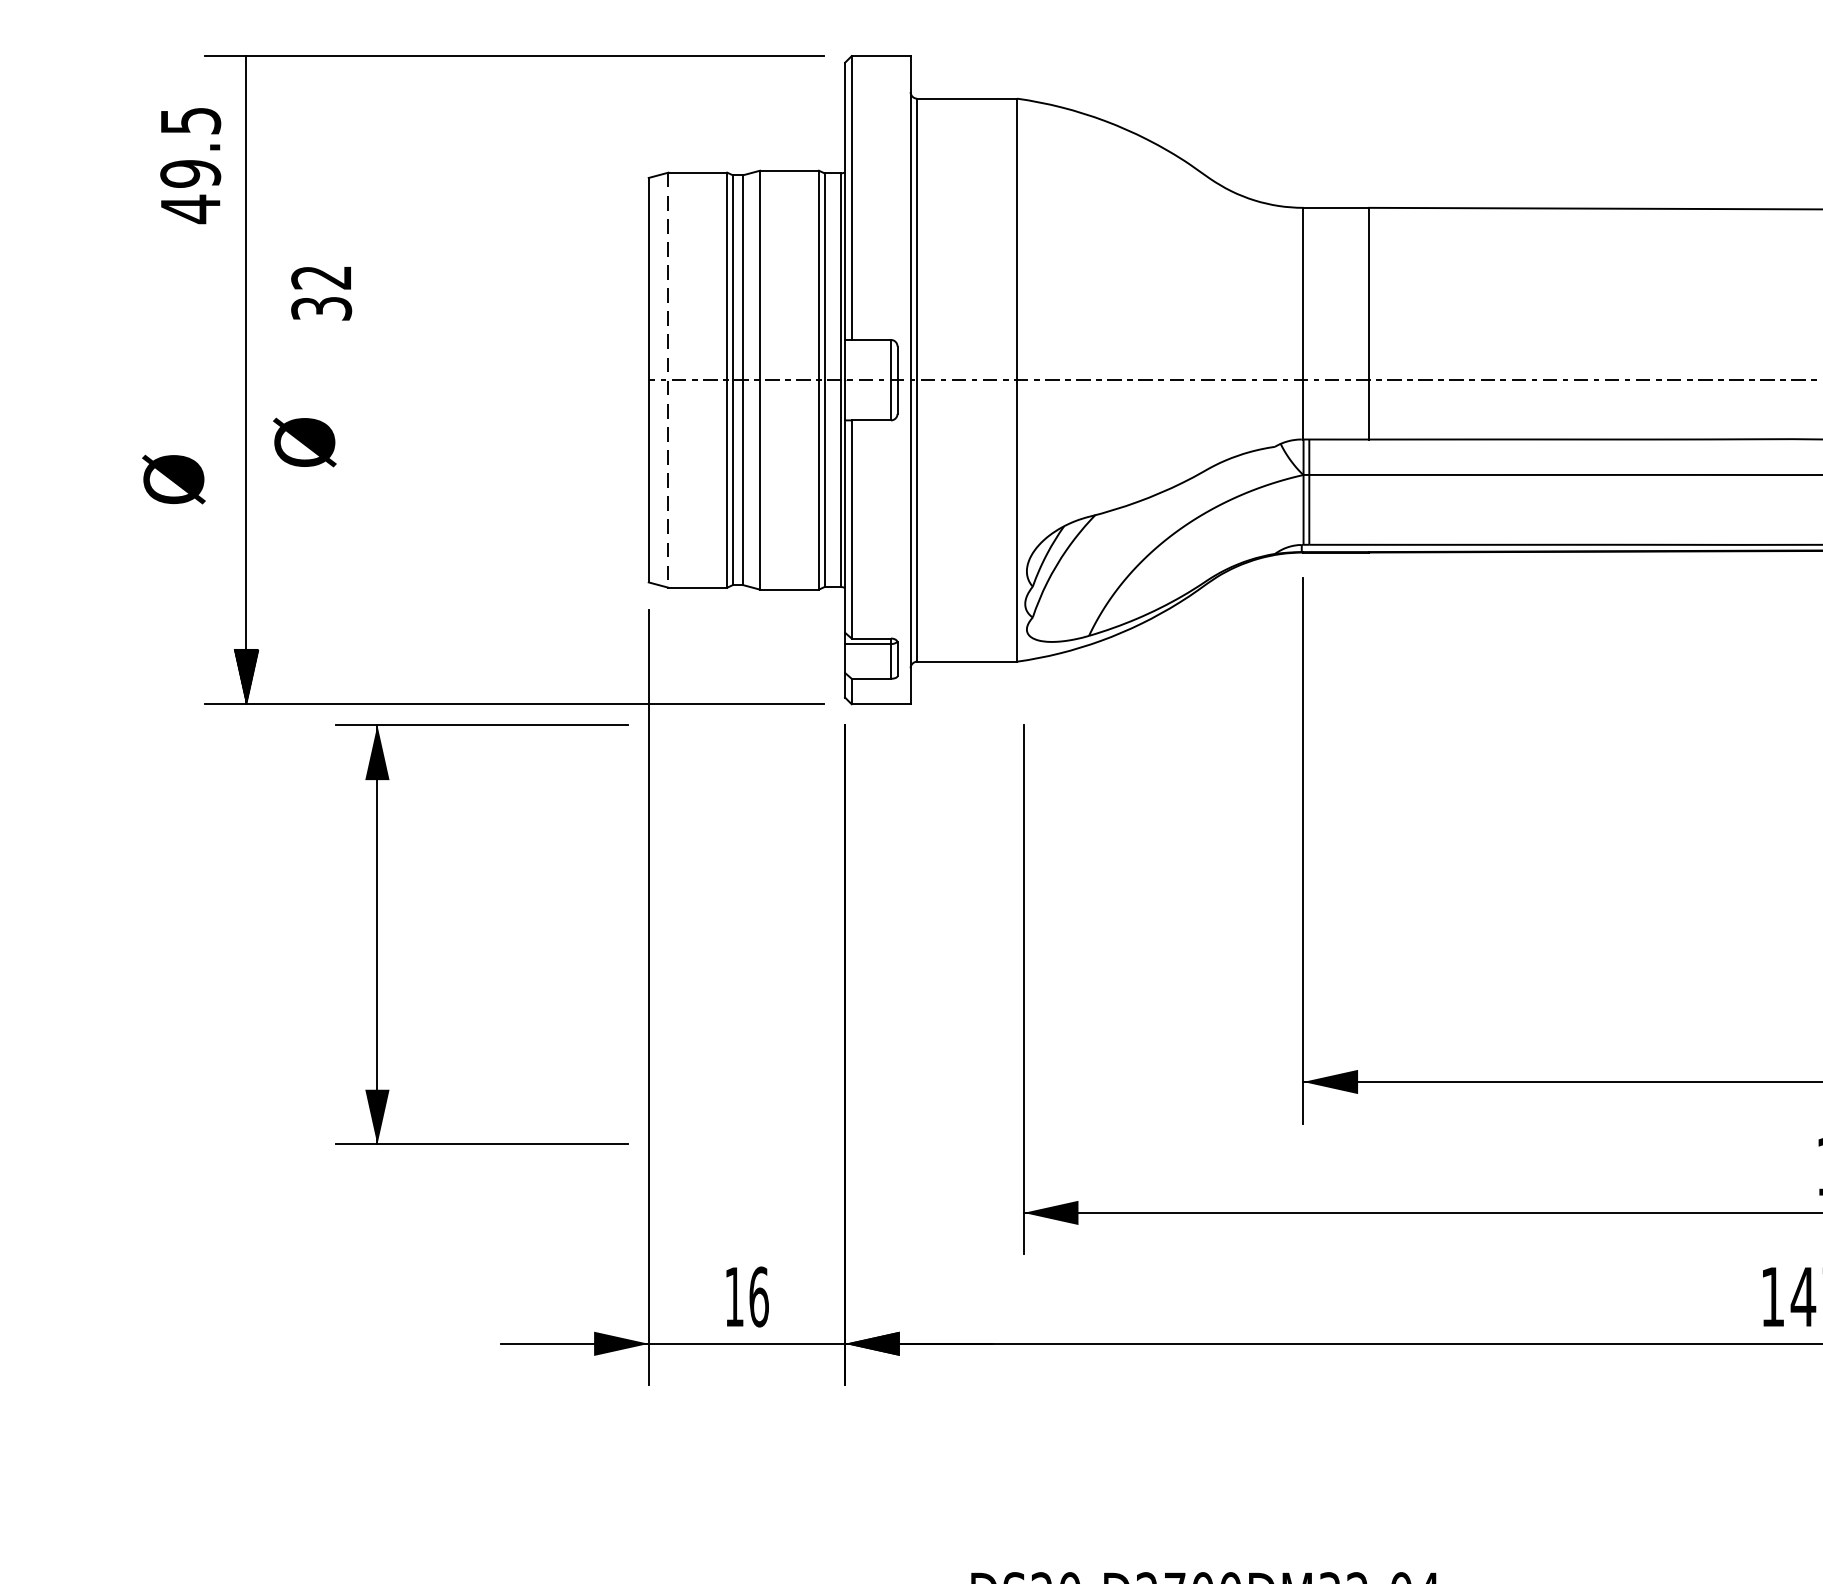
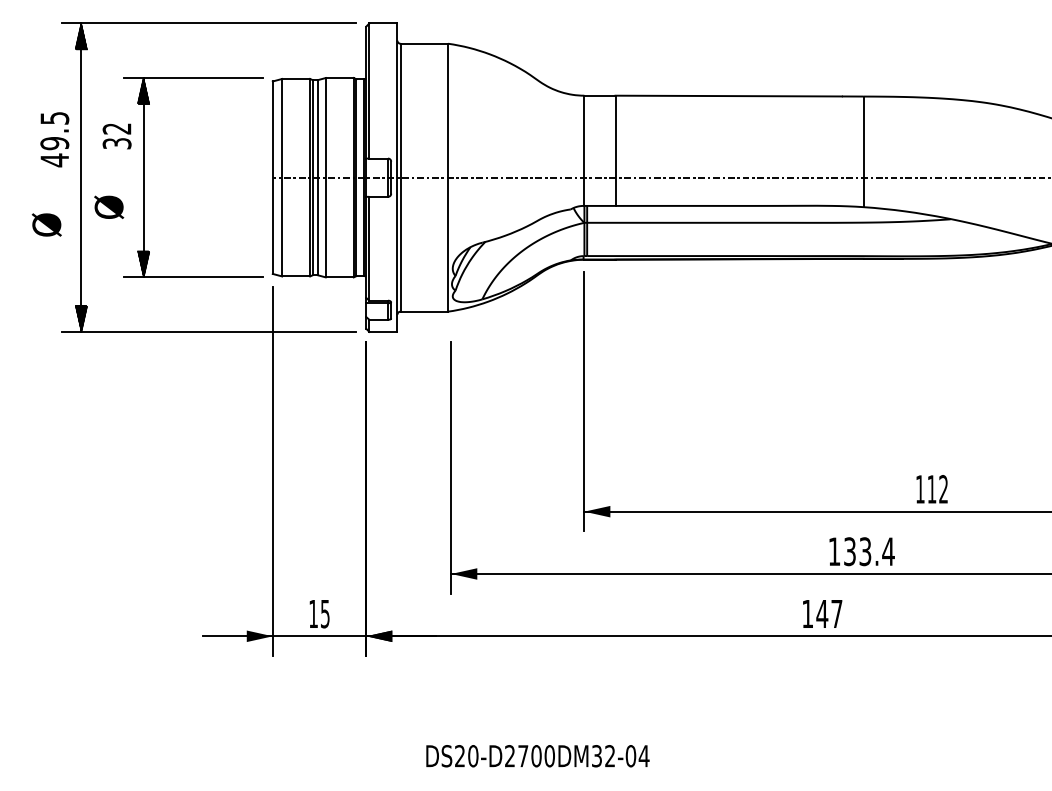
hatch: (246, 83) -> (81, 36), added
text: (190, 165) -> (54, 139), moved
line: (669, 379) -> (282, 177), dashed -> solid
part: (379, 934) -> (144, 177), moved
text: (757, 1295) -> (324, 613), 16 -> 15

